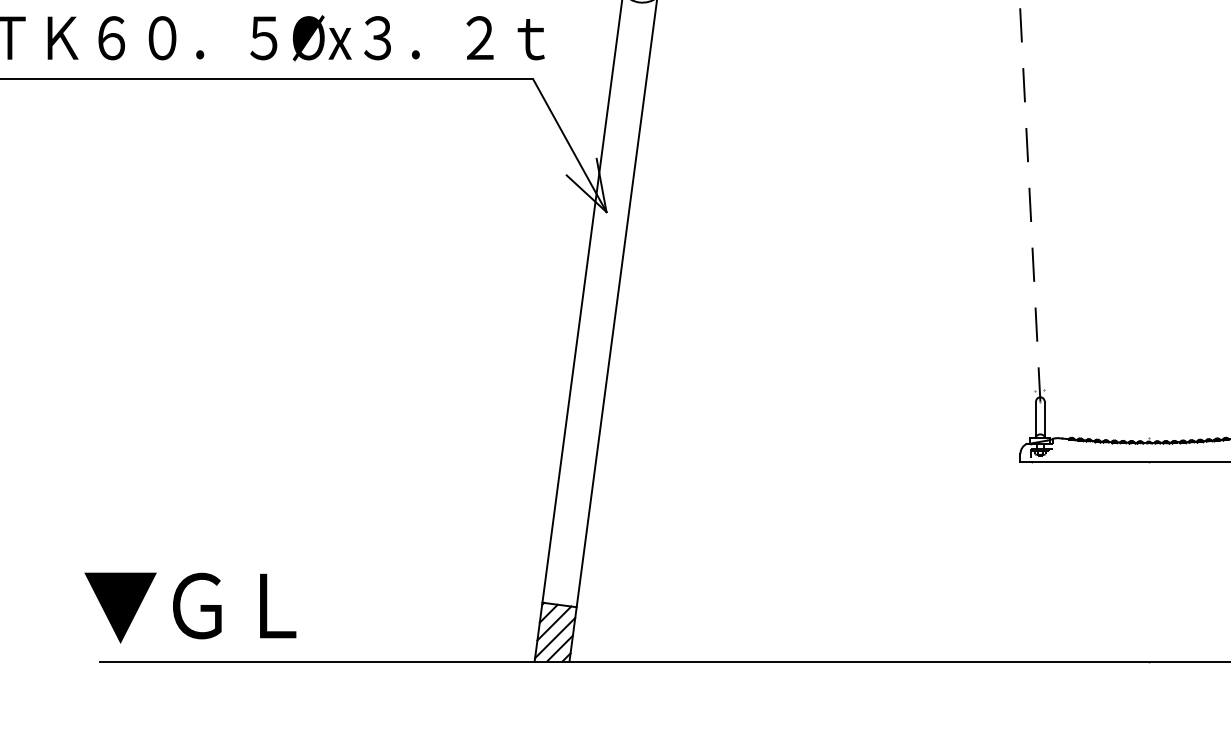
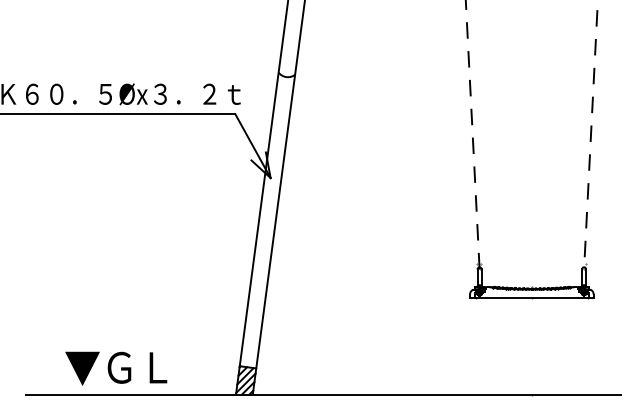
text: (191, 607) -> (116, 368), moved

